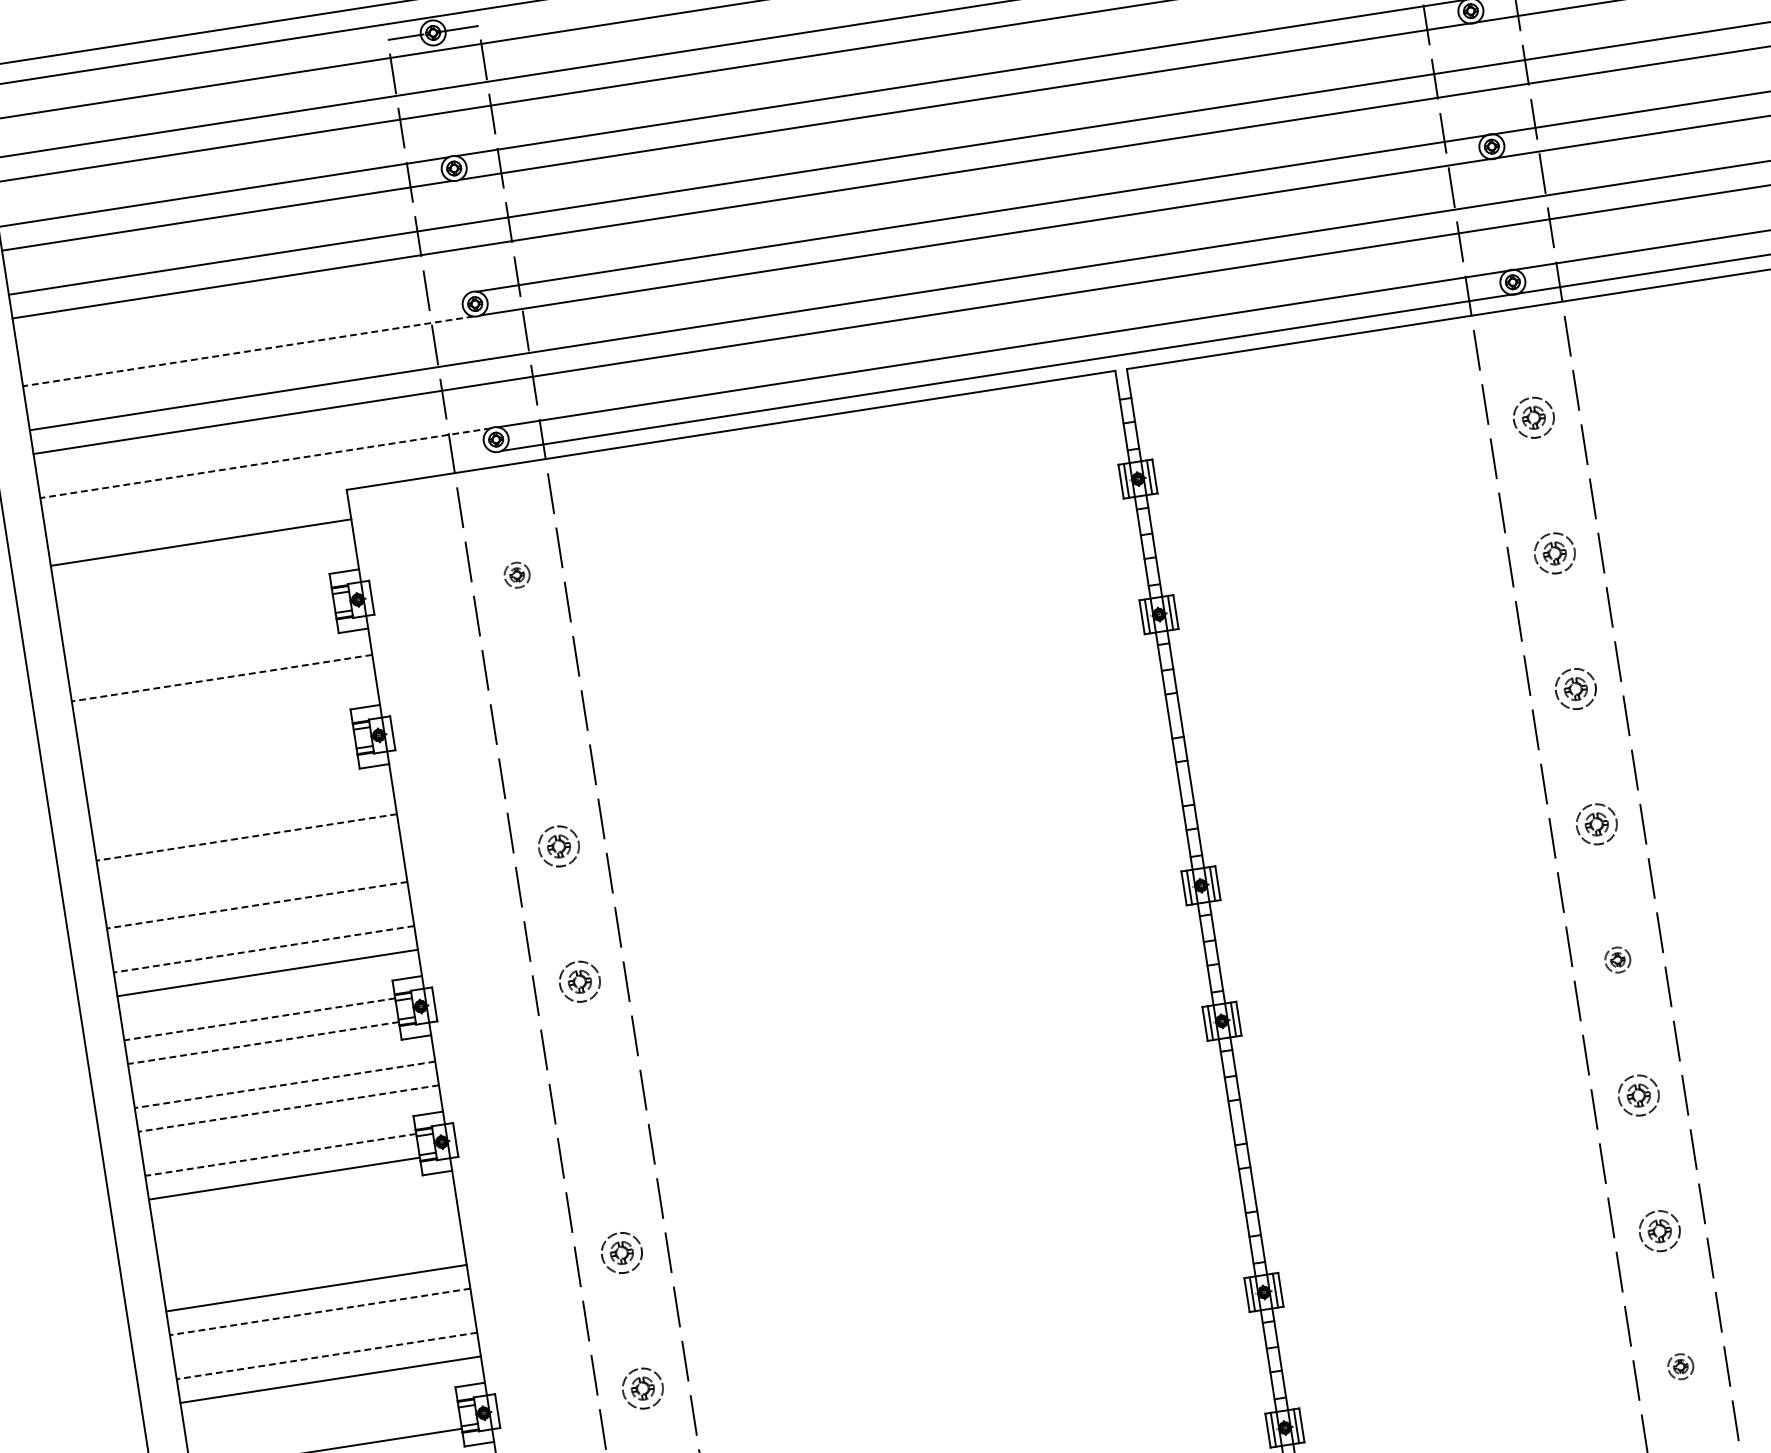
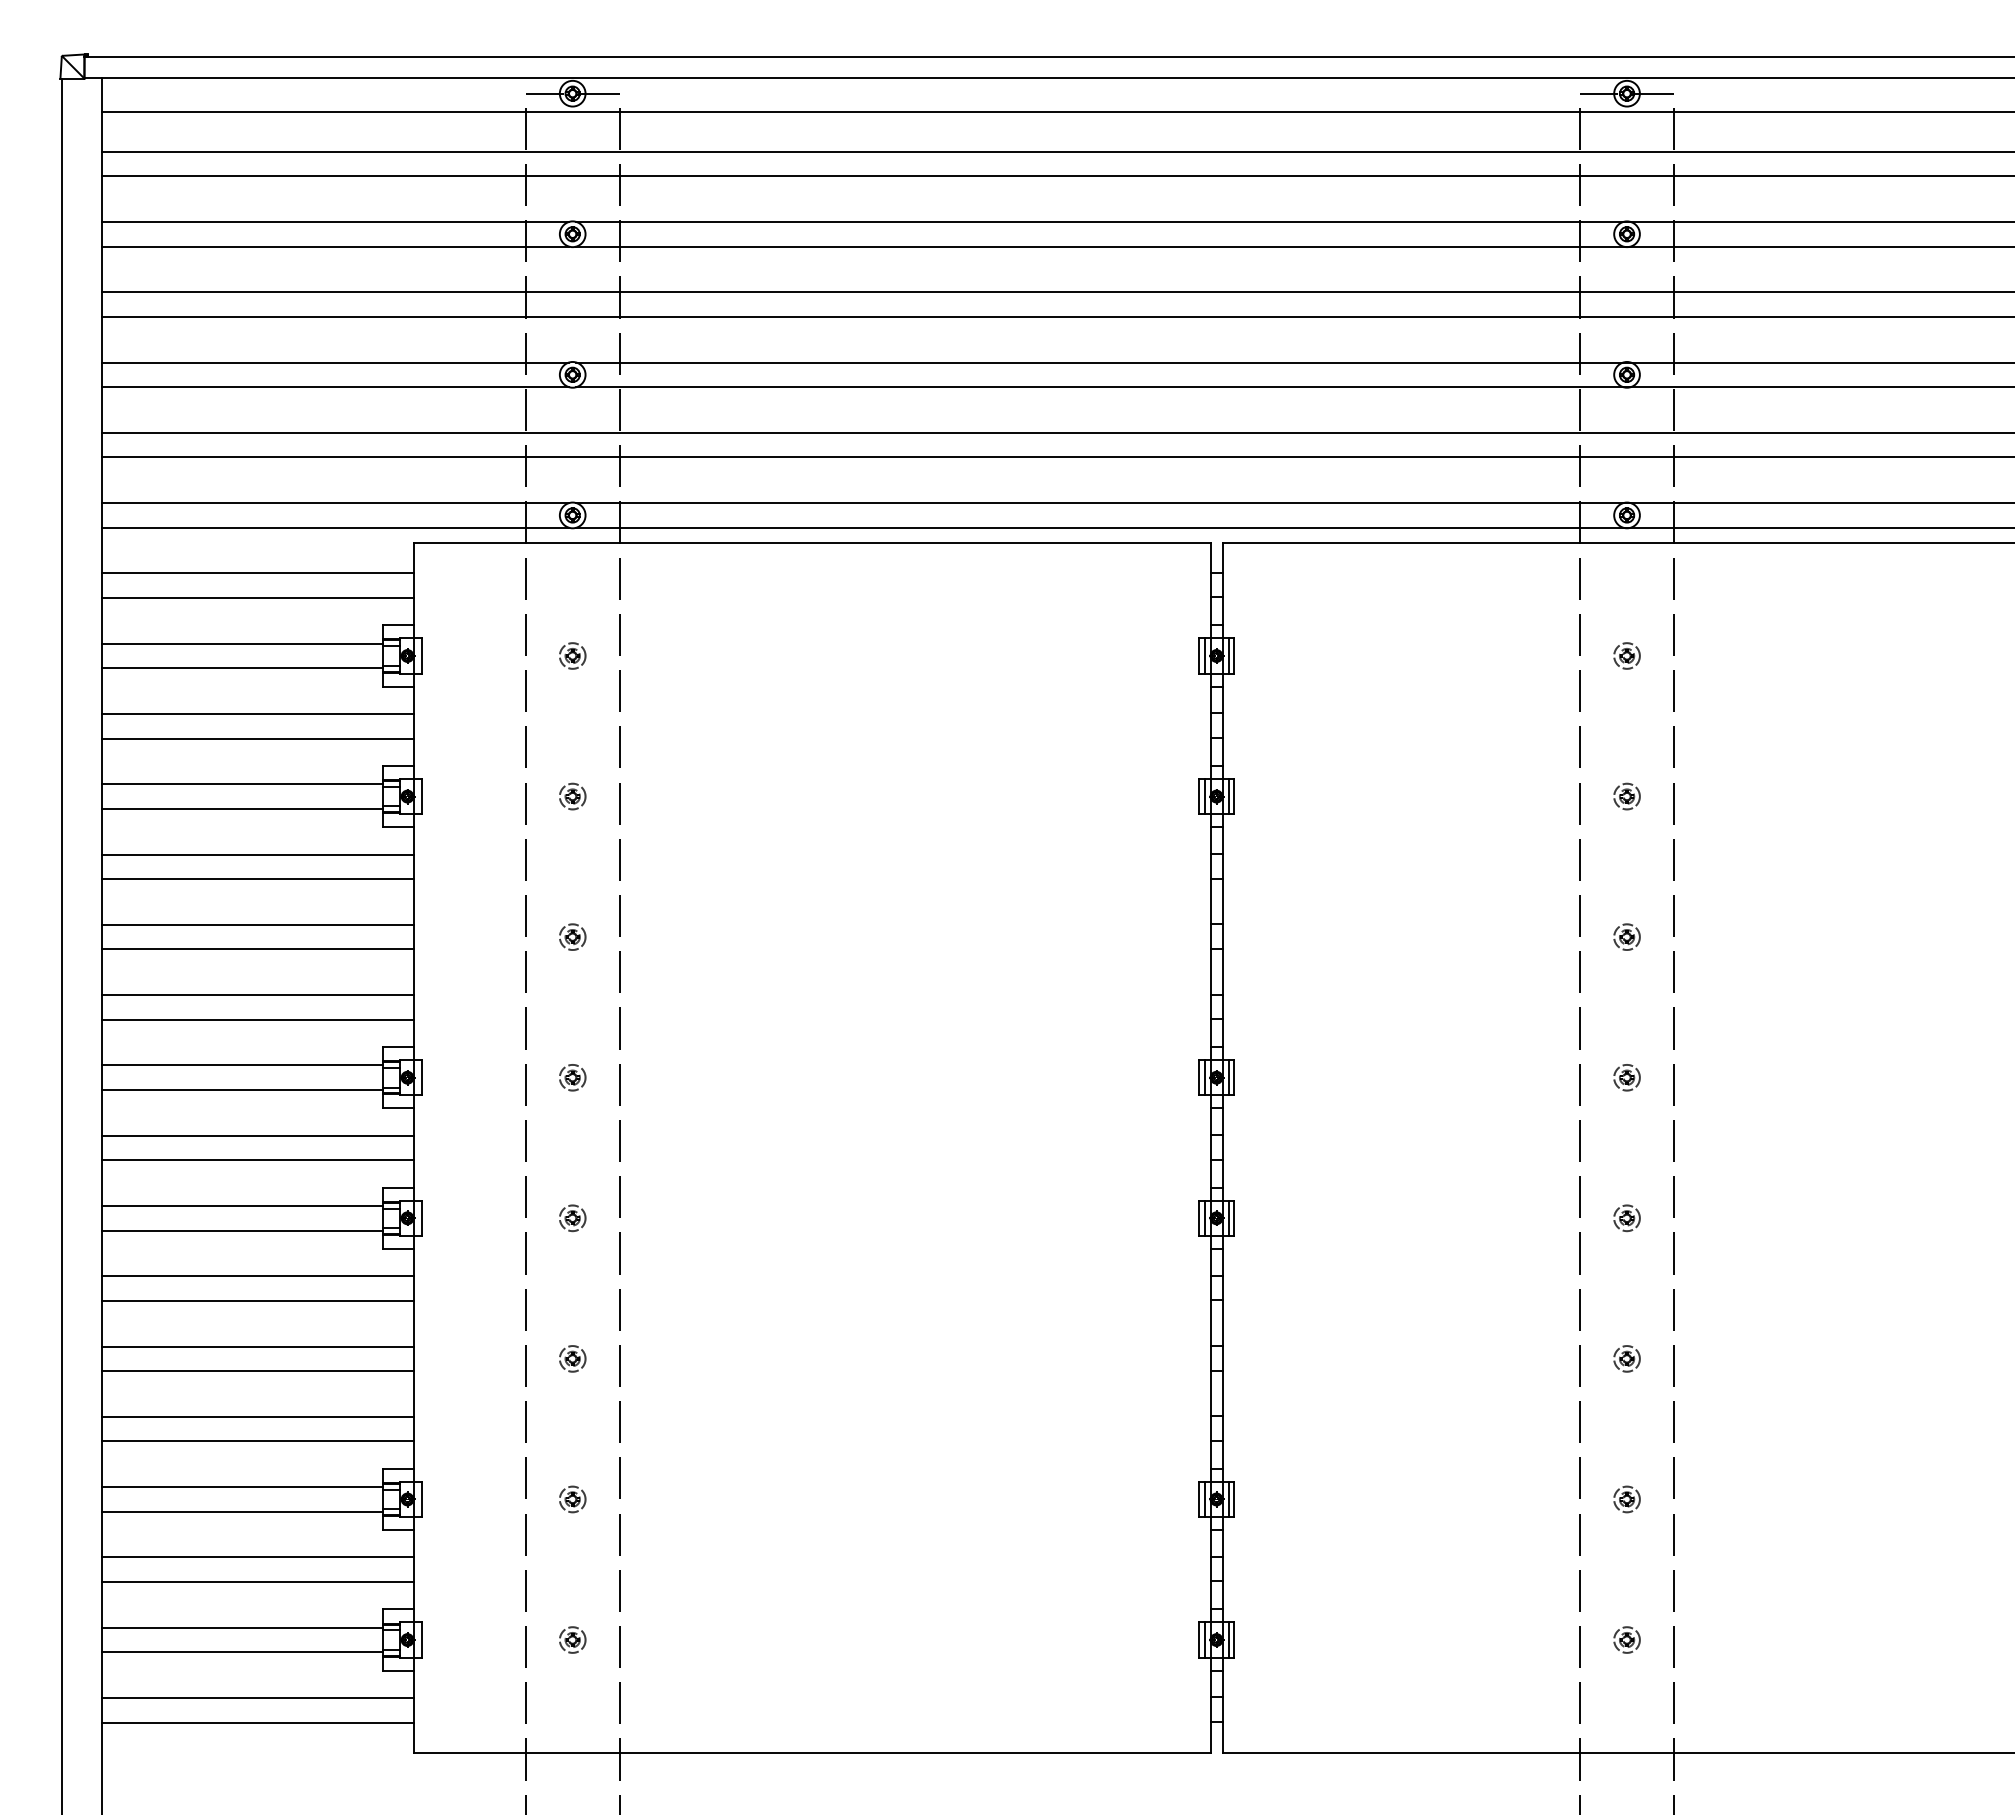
line: (244, 327) -> (335, 362), added
line: (248, 351) -> (335, 387), dashed -> solid
part: (1533, 417) -> (1626, 655), size x0.62
line: (265, 463) -> (335, 503), dashed -> solid
line: (269, 486) -> (335, 527), added
part: (1554, 553) -> (1626, 796), size x0.62
line: (204, 566) -> (257, 598), added
line: (195, 612) -> (241, 643), added
line: (199, 636) -> (241, 668), added
line: (221, 678) -> (257, 714), dashed -> solid
part: (1575, 688) -> (1626, 936), size x0.62
line: (225, 701) -> (257, 738), added
part: (537, 710) -> (572, 796), added
line: (216, 748) -> (241, 784), added
line: (220, 771) -> (241, 808), added
line: (242, 813) -> (257, 854), added
part: (1596, 824) -> (1626, 1077), size x0.62
line: (246, 837) -> (257, 879), dashed -> solid
part: (558, 845) -> (572, 936), size x0.62
line: (253, 881) -> (257, 924), added
line: (257, 905) -> (257, 949), dashed -> solid
line: (263, 949) -> (257, 995), dashed -> solid
part: (579, 981) -> (572, 1077), size x0.62
line: (259, 1019) -> (242, 1065), dashed -> solid
line: (263, 1043) -> (242, 1090), dashed -> solid
line: (284, 1084) -> (257, 1135), dashed -> solid
part: (1638, 1095) -> (1626, 1358), size x0.62
line: (288, 1108) -> (257, 1160), dashed -> solid
part: (600, 1117) -> (572, 1218), added
line: (280, 1155) -> (242, 1206), dashed -> solid
line: (305, 1220) -> (257, 1276), added
part: (1659, 1231) -> (1626, 1499), size x0.62
line: (309, 1243) -> (257, 1300), added
part: (621, 1252) -> (572, 1358), size x0.62
line: (320, 1312) -> (257, 1371), dashed -> solid
line: (326, 1355) -> (257, 1416), dashed -> solid
part: (642, 1388) -> (572, 1499), size x0.62
line: (321, 1426) -> (241, 1487), added

